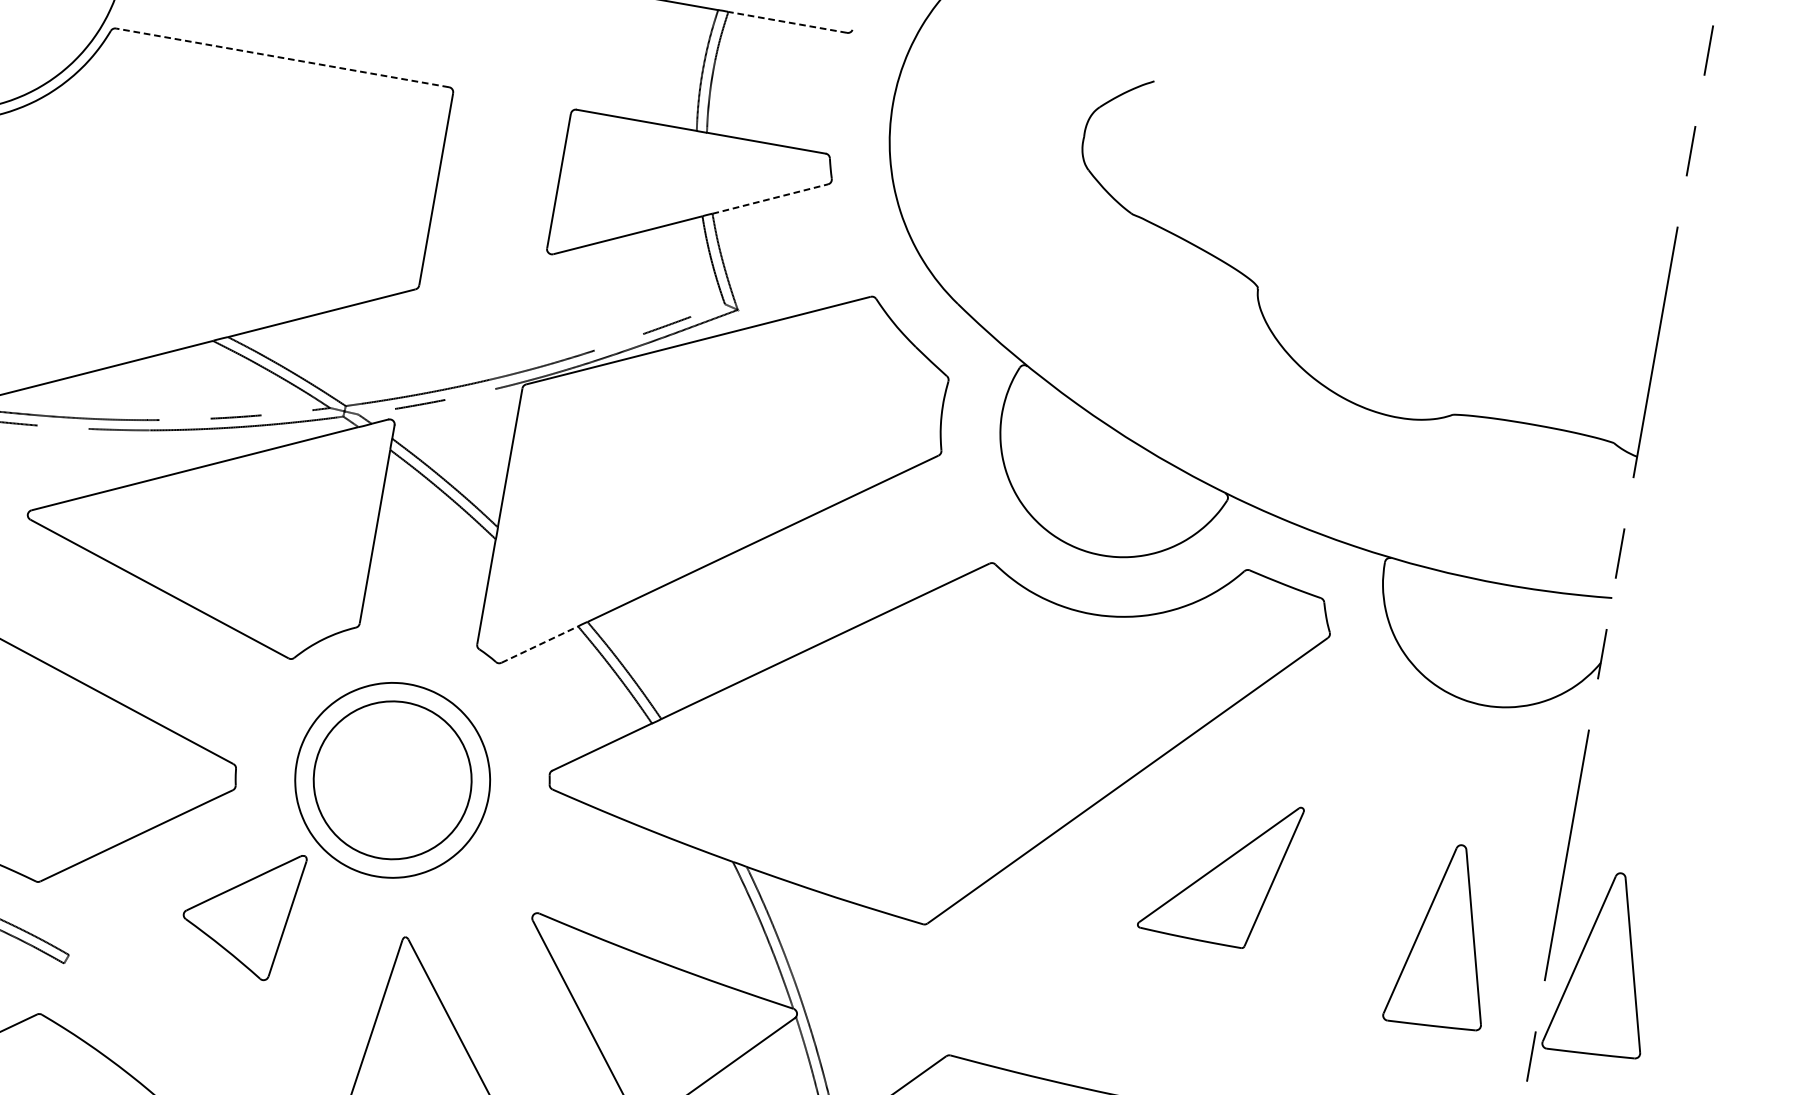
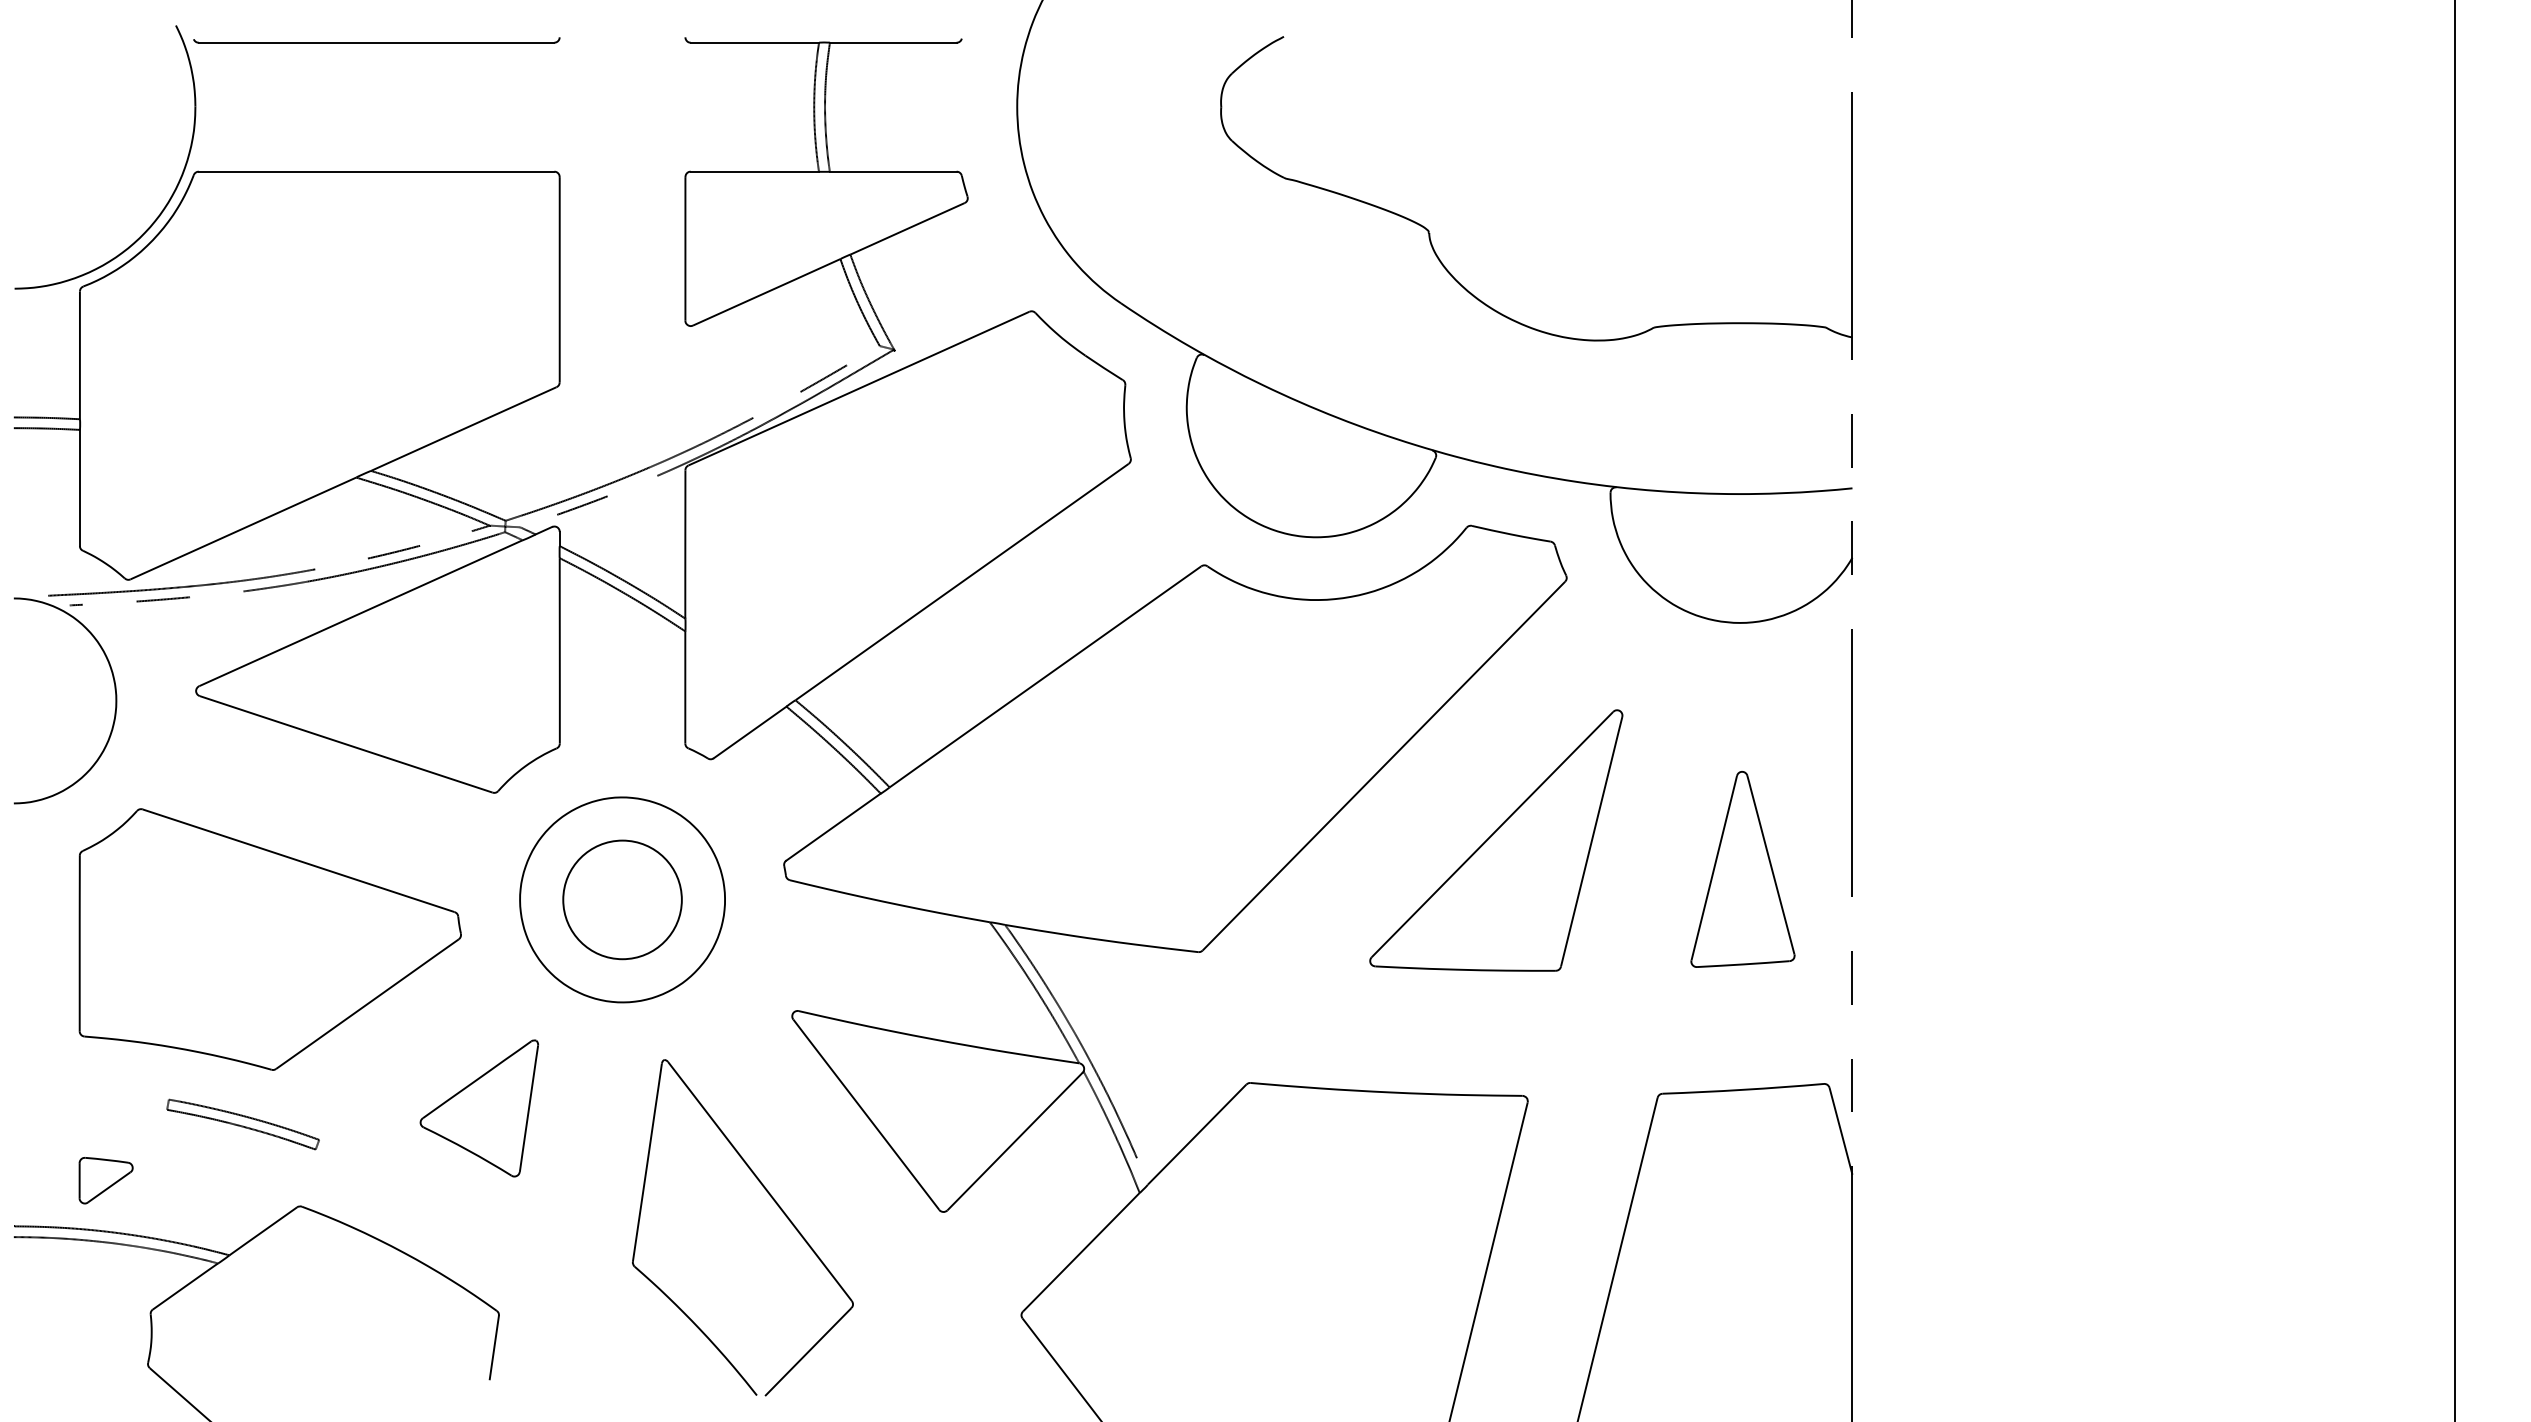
line: (786, 22) -> (892, 42), dashed -> solid
line: (282, 57) -> (376, 171), dashed -> solid
line: (770, 198) -> (907, 228), dashed -> solid
line: (540, 644) -> (750, 732), dashed -> solid
circle: (392, 779) -> (622, 899), size x0.71
part: (1220, 869) -> (1496, 840), size x1.67
part: (240, 910) -> (478, 1108), moved
part: (1605, 964) -> (1912, 869), removed

